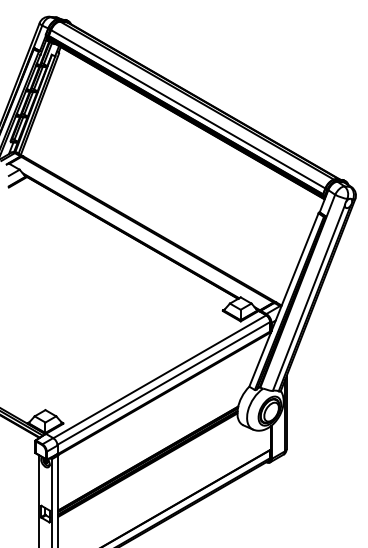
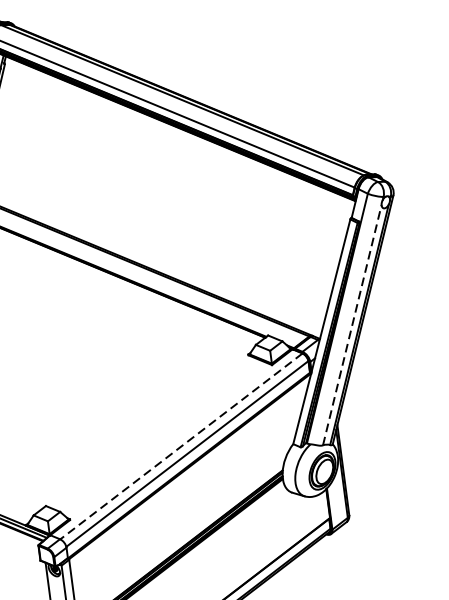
line: (308, 297) -> (351, 324), solid -> dashed
line: (159, 376) -> (180, 446), solid -> dashed

